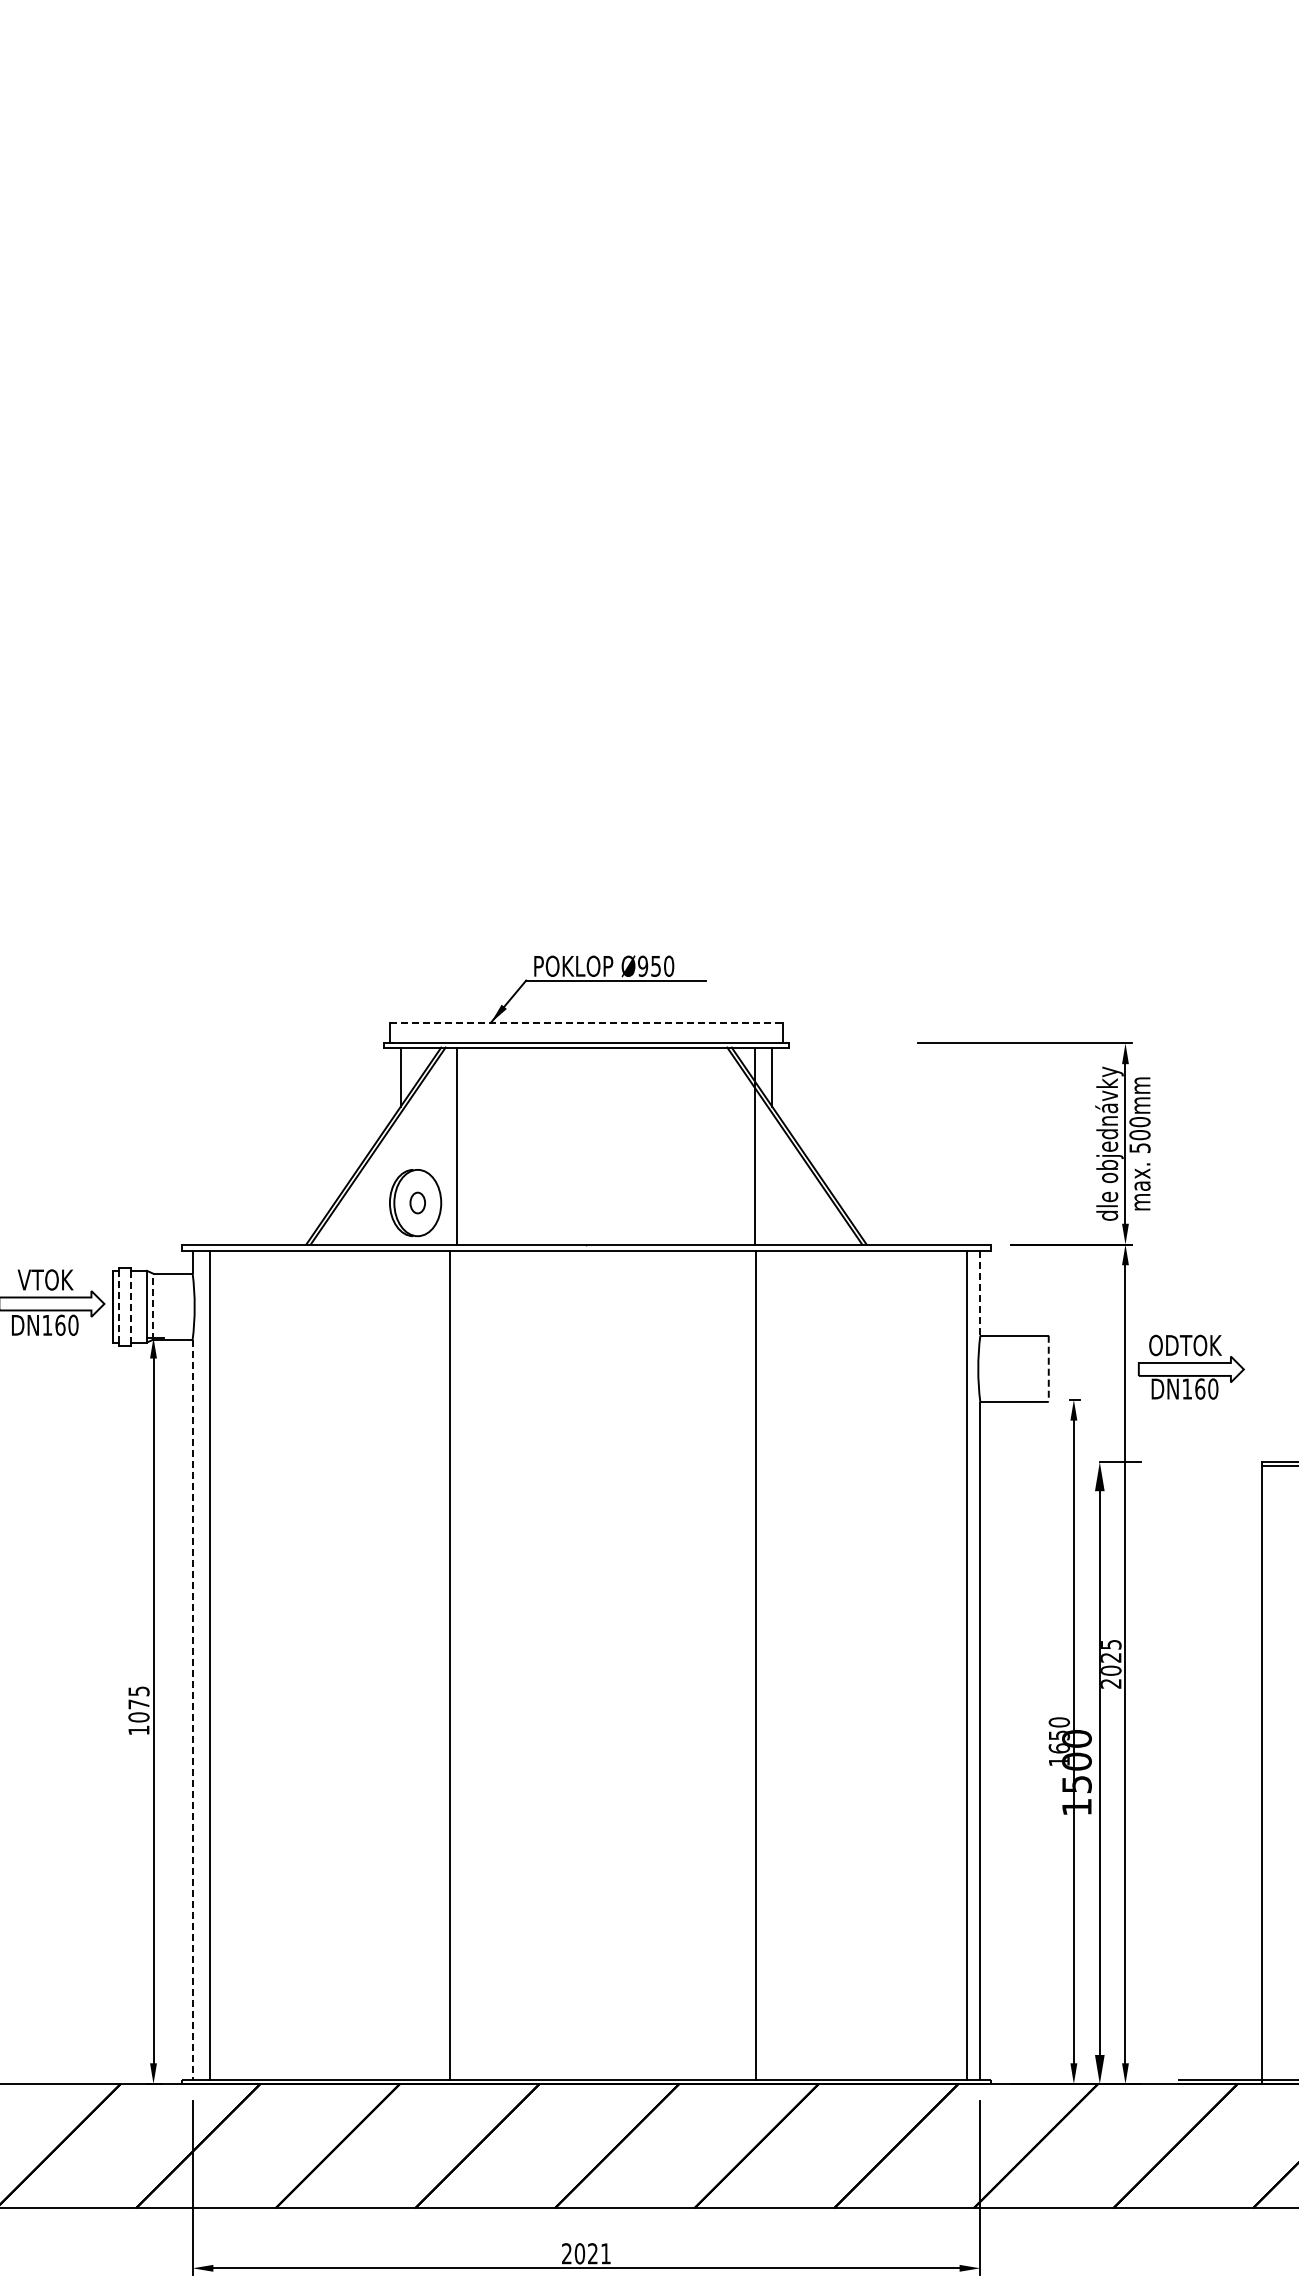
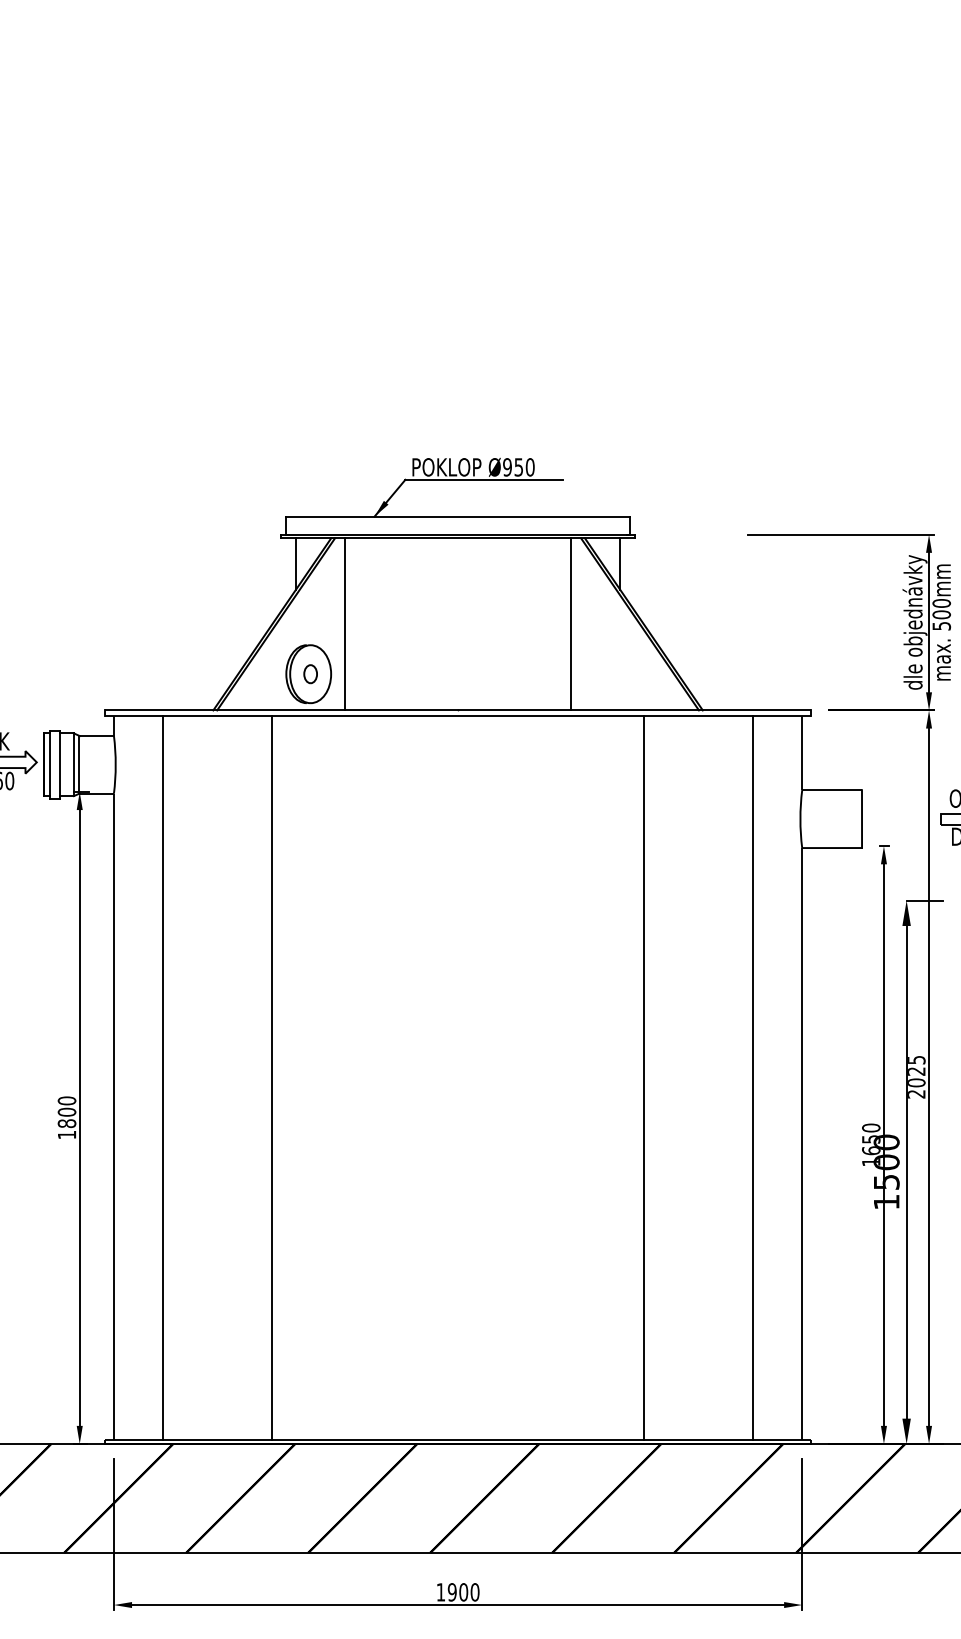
line: (586, 1022) -> (458, 516), dashed -> solid
line: (754, 1145) -> (570, 623), moved
line: (980, 1293) -> (802, 753), dashed -> solid
line: (119, 1306) -> (50, 764), dashed -> solid
line: (130, 1306) -> (59, 764), dashed -> solid
line: (152, 1306) -> (78, 764), dashed -> solid
line: (1048, 1369) -> (861, 819), dashed -> solid
line: (210, 1664) -> (163, 1077), moved
line: (450, 1664) -> (271, 1077), moved
line: (755, 1664) -> (644, 1077), moved
line: (966, 1664) -> (752, 1077), moved
text: (138, 1704) -> (66, 1112), 1075 -> 1800
line: (192, 1710) -> (113, 1117), dashed -> solid
text: (586, 2253) -> (458, 1592), 2021 -> 1900

